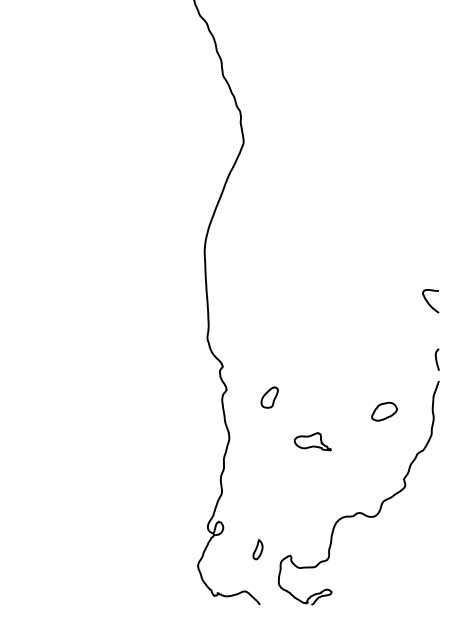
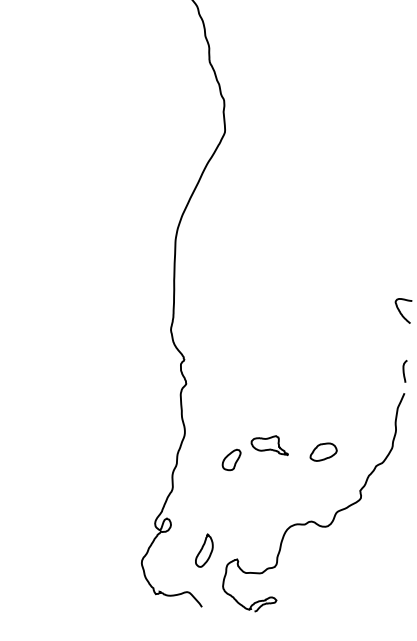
part: (269, 397) -> (231, 459), moved
part: (384, 411) -> (323, 452), moved
part: (257, 549) -> (204, 550), size x1.67

